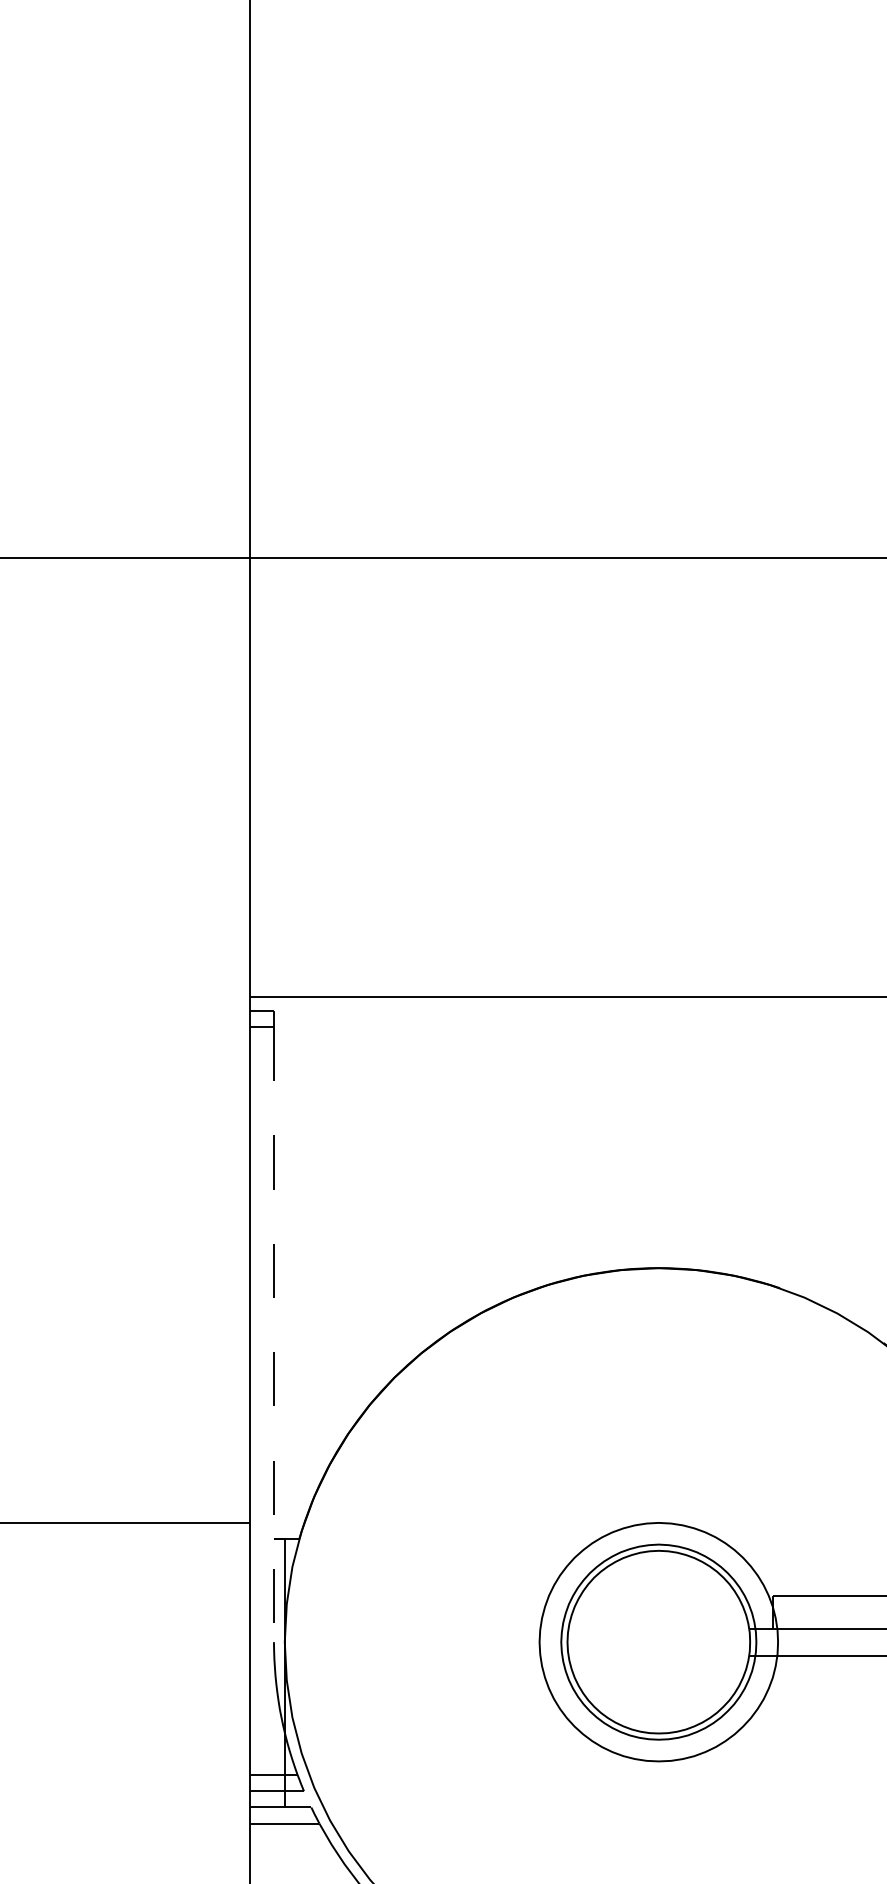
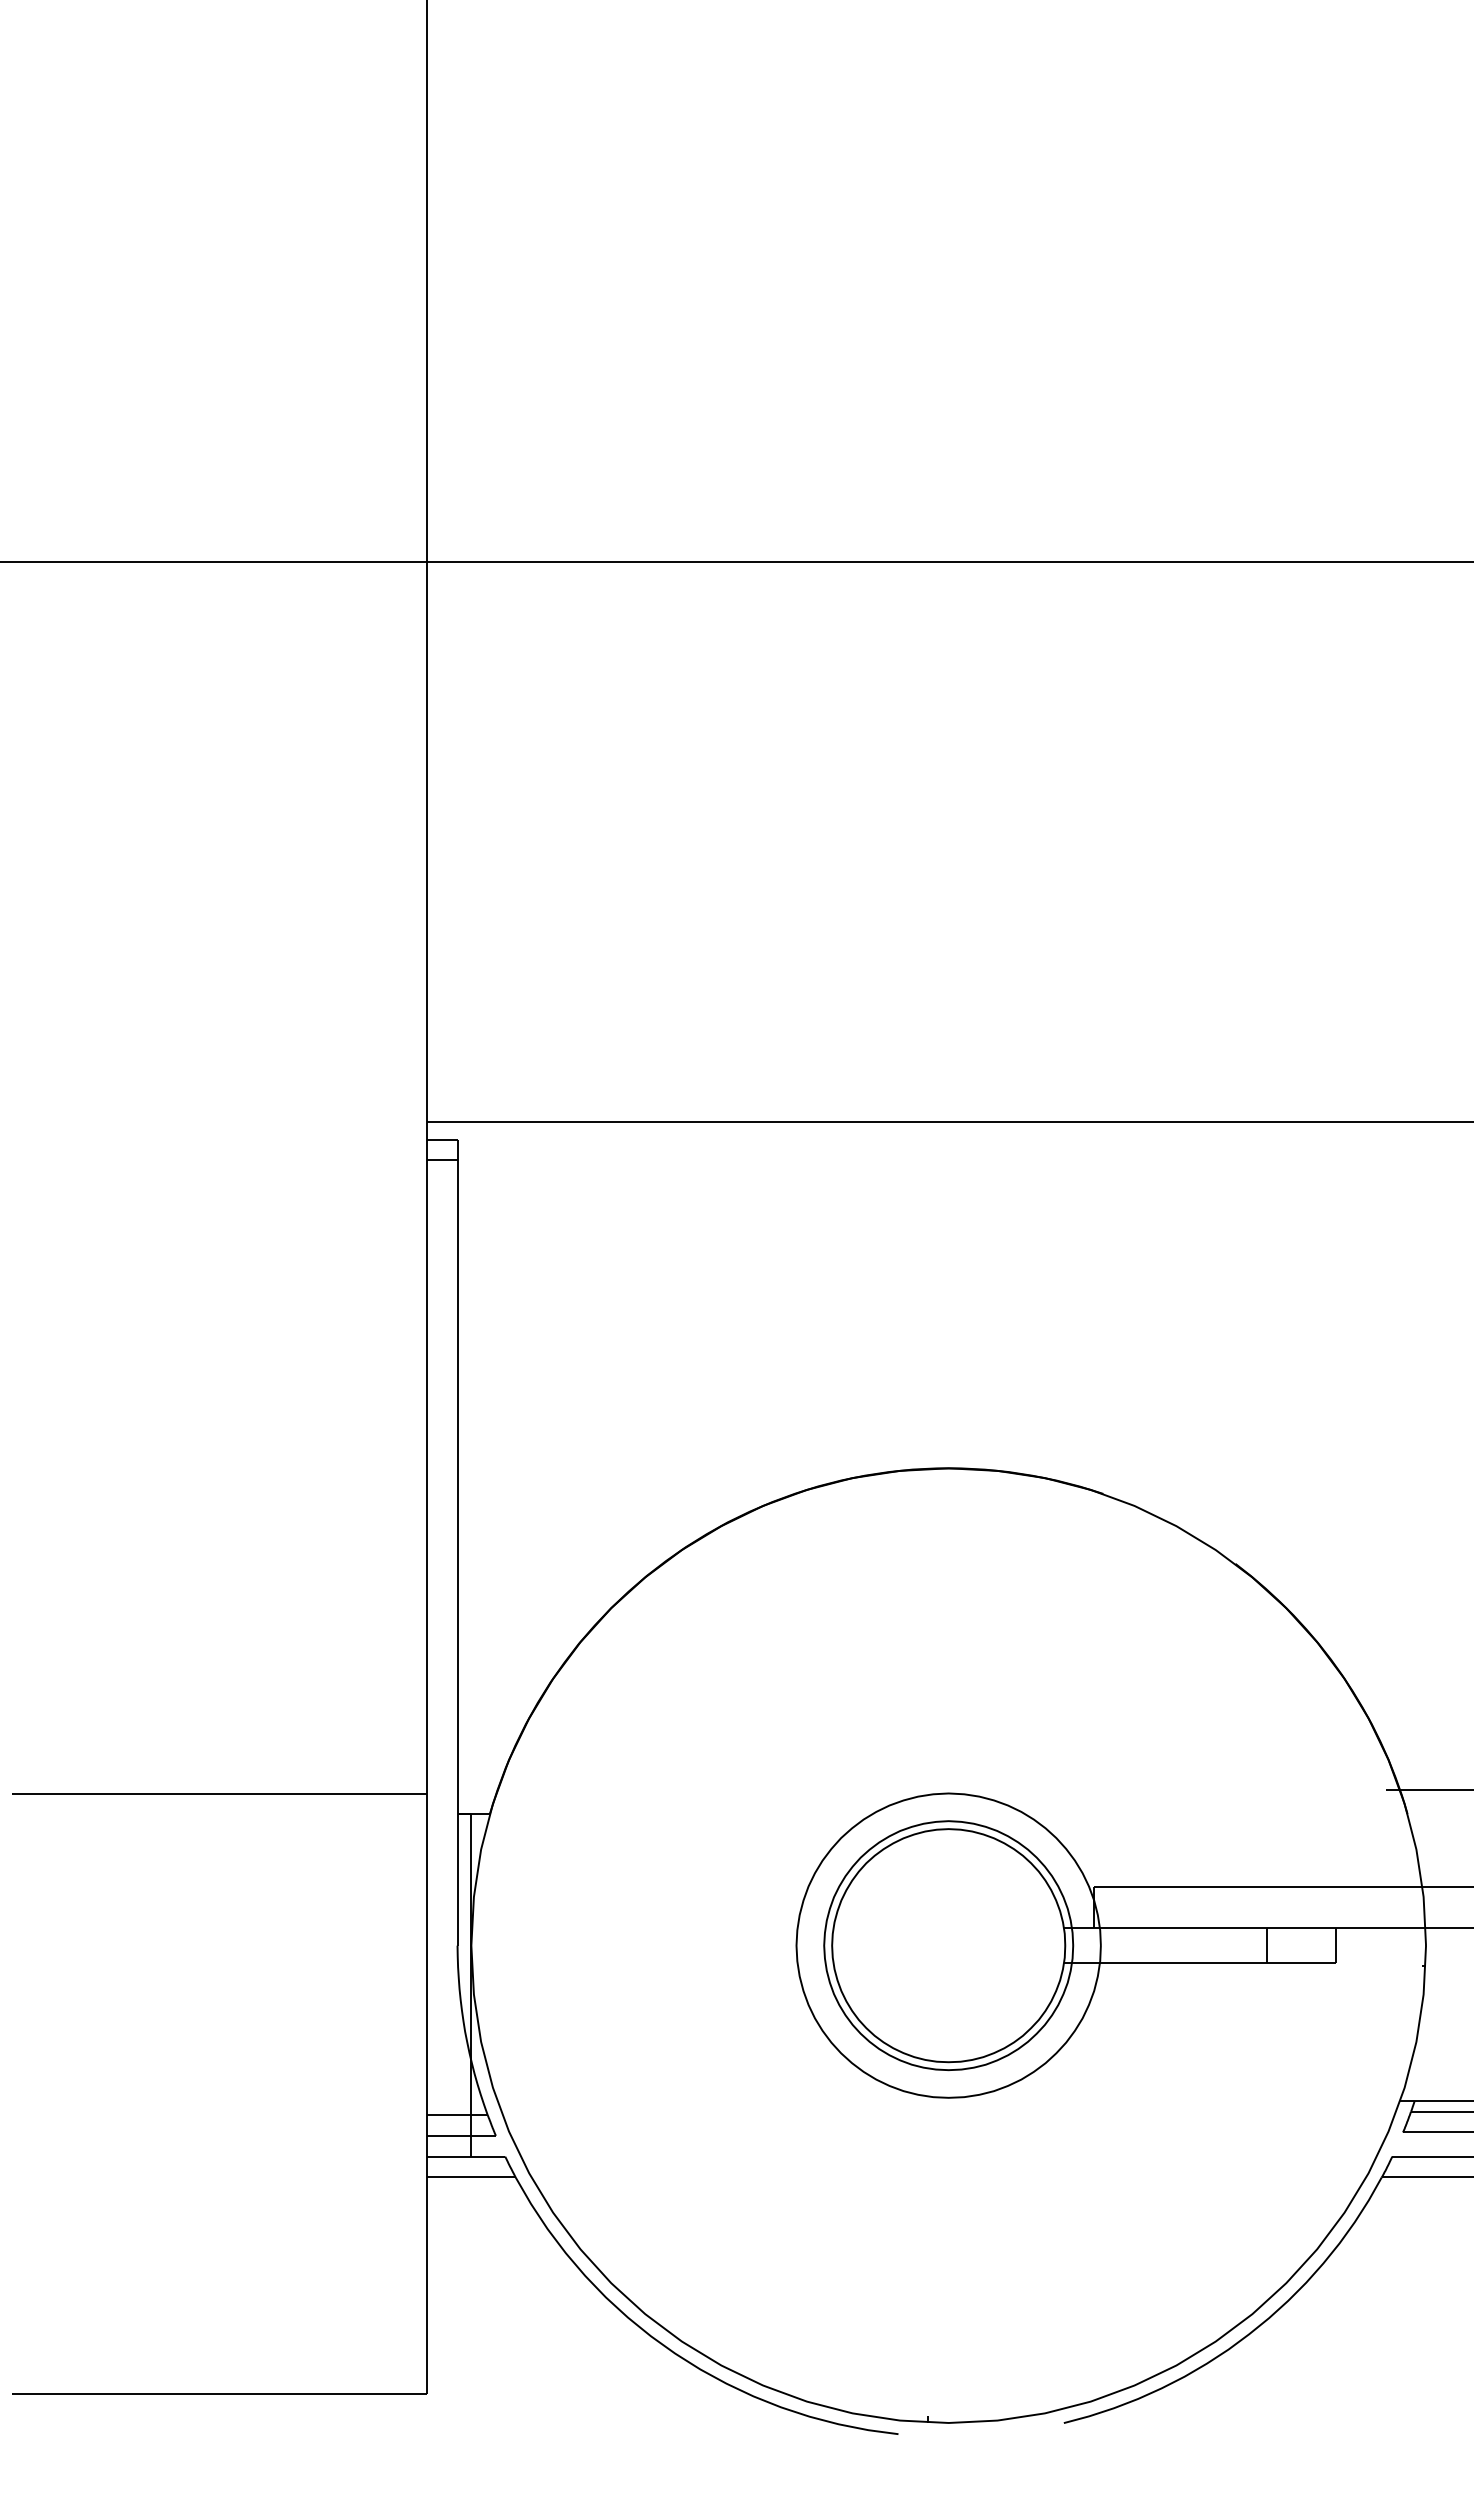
line: (273, 1334) -> (457, 1553), dashed -> solid

